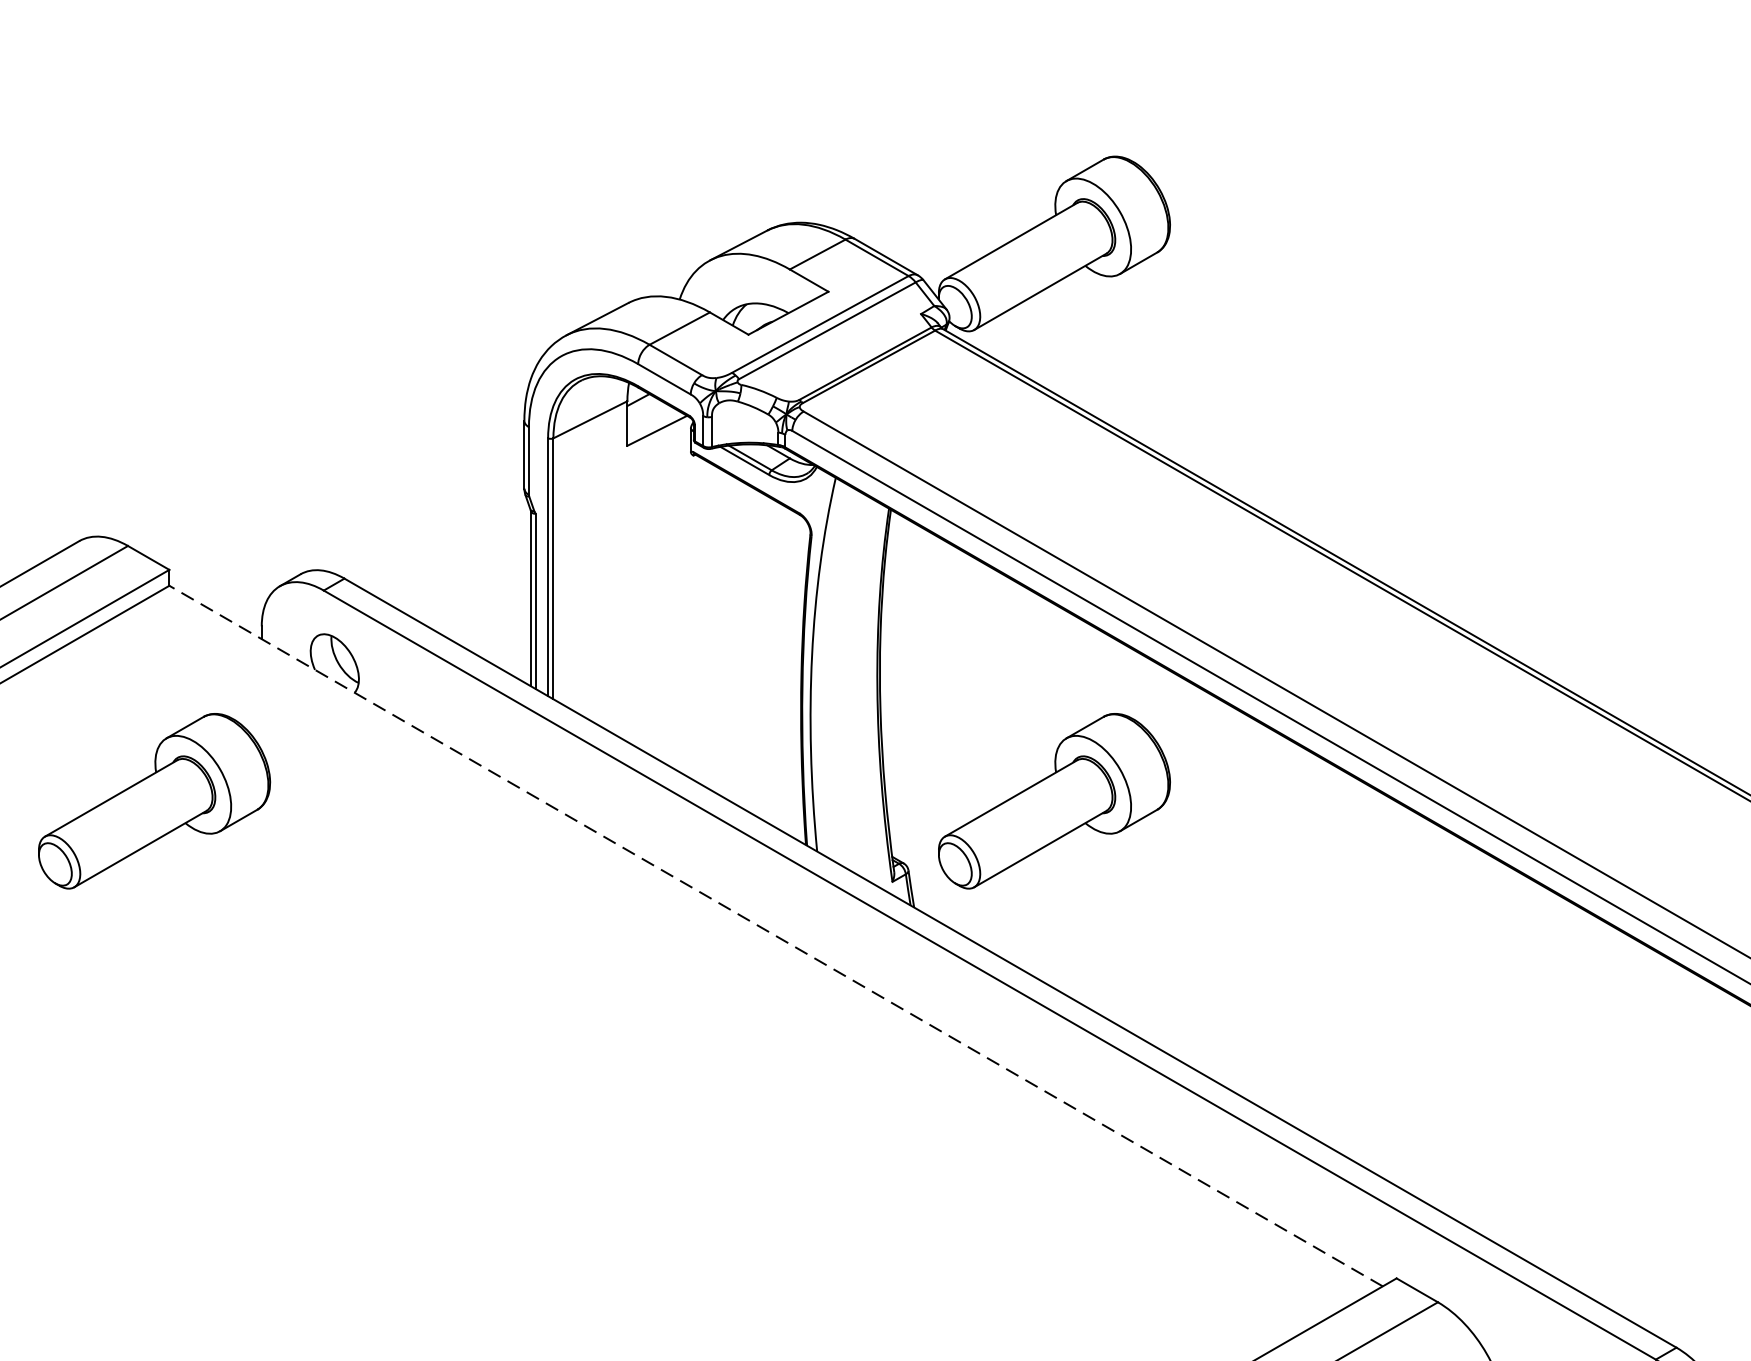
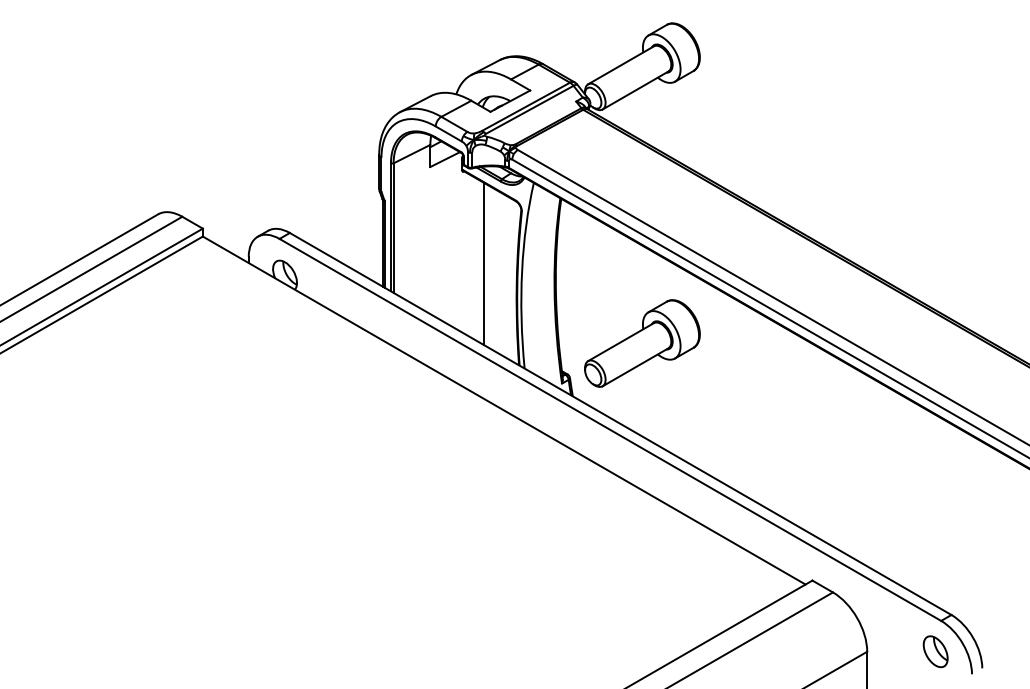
line: (734, 640) -> (483, 263), added
part: (154, 801) -> (195, 343), removed
line: (776, 935) -> (504, 410), dashed -> solid

